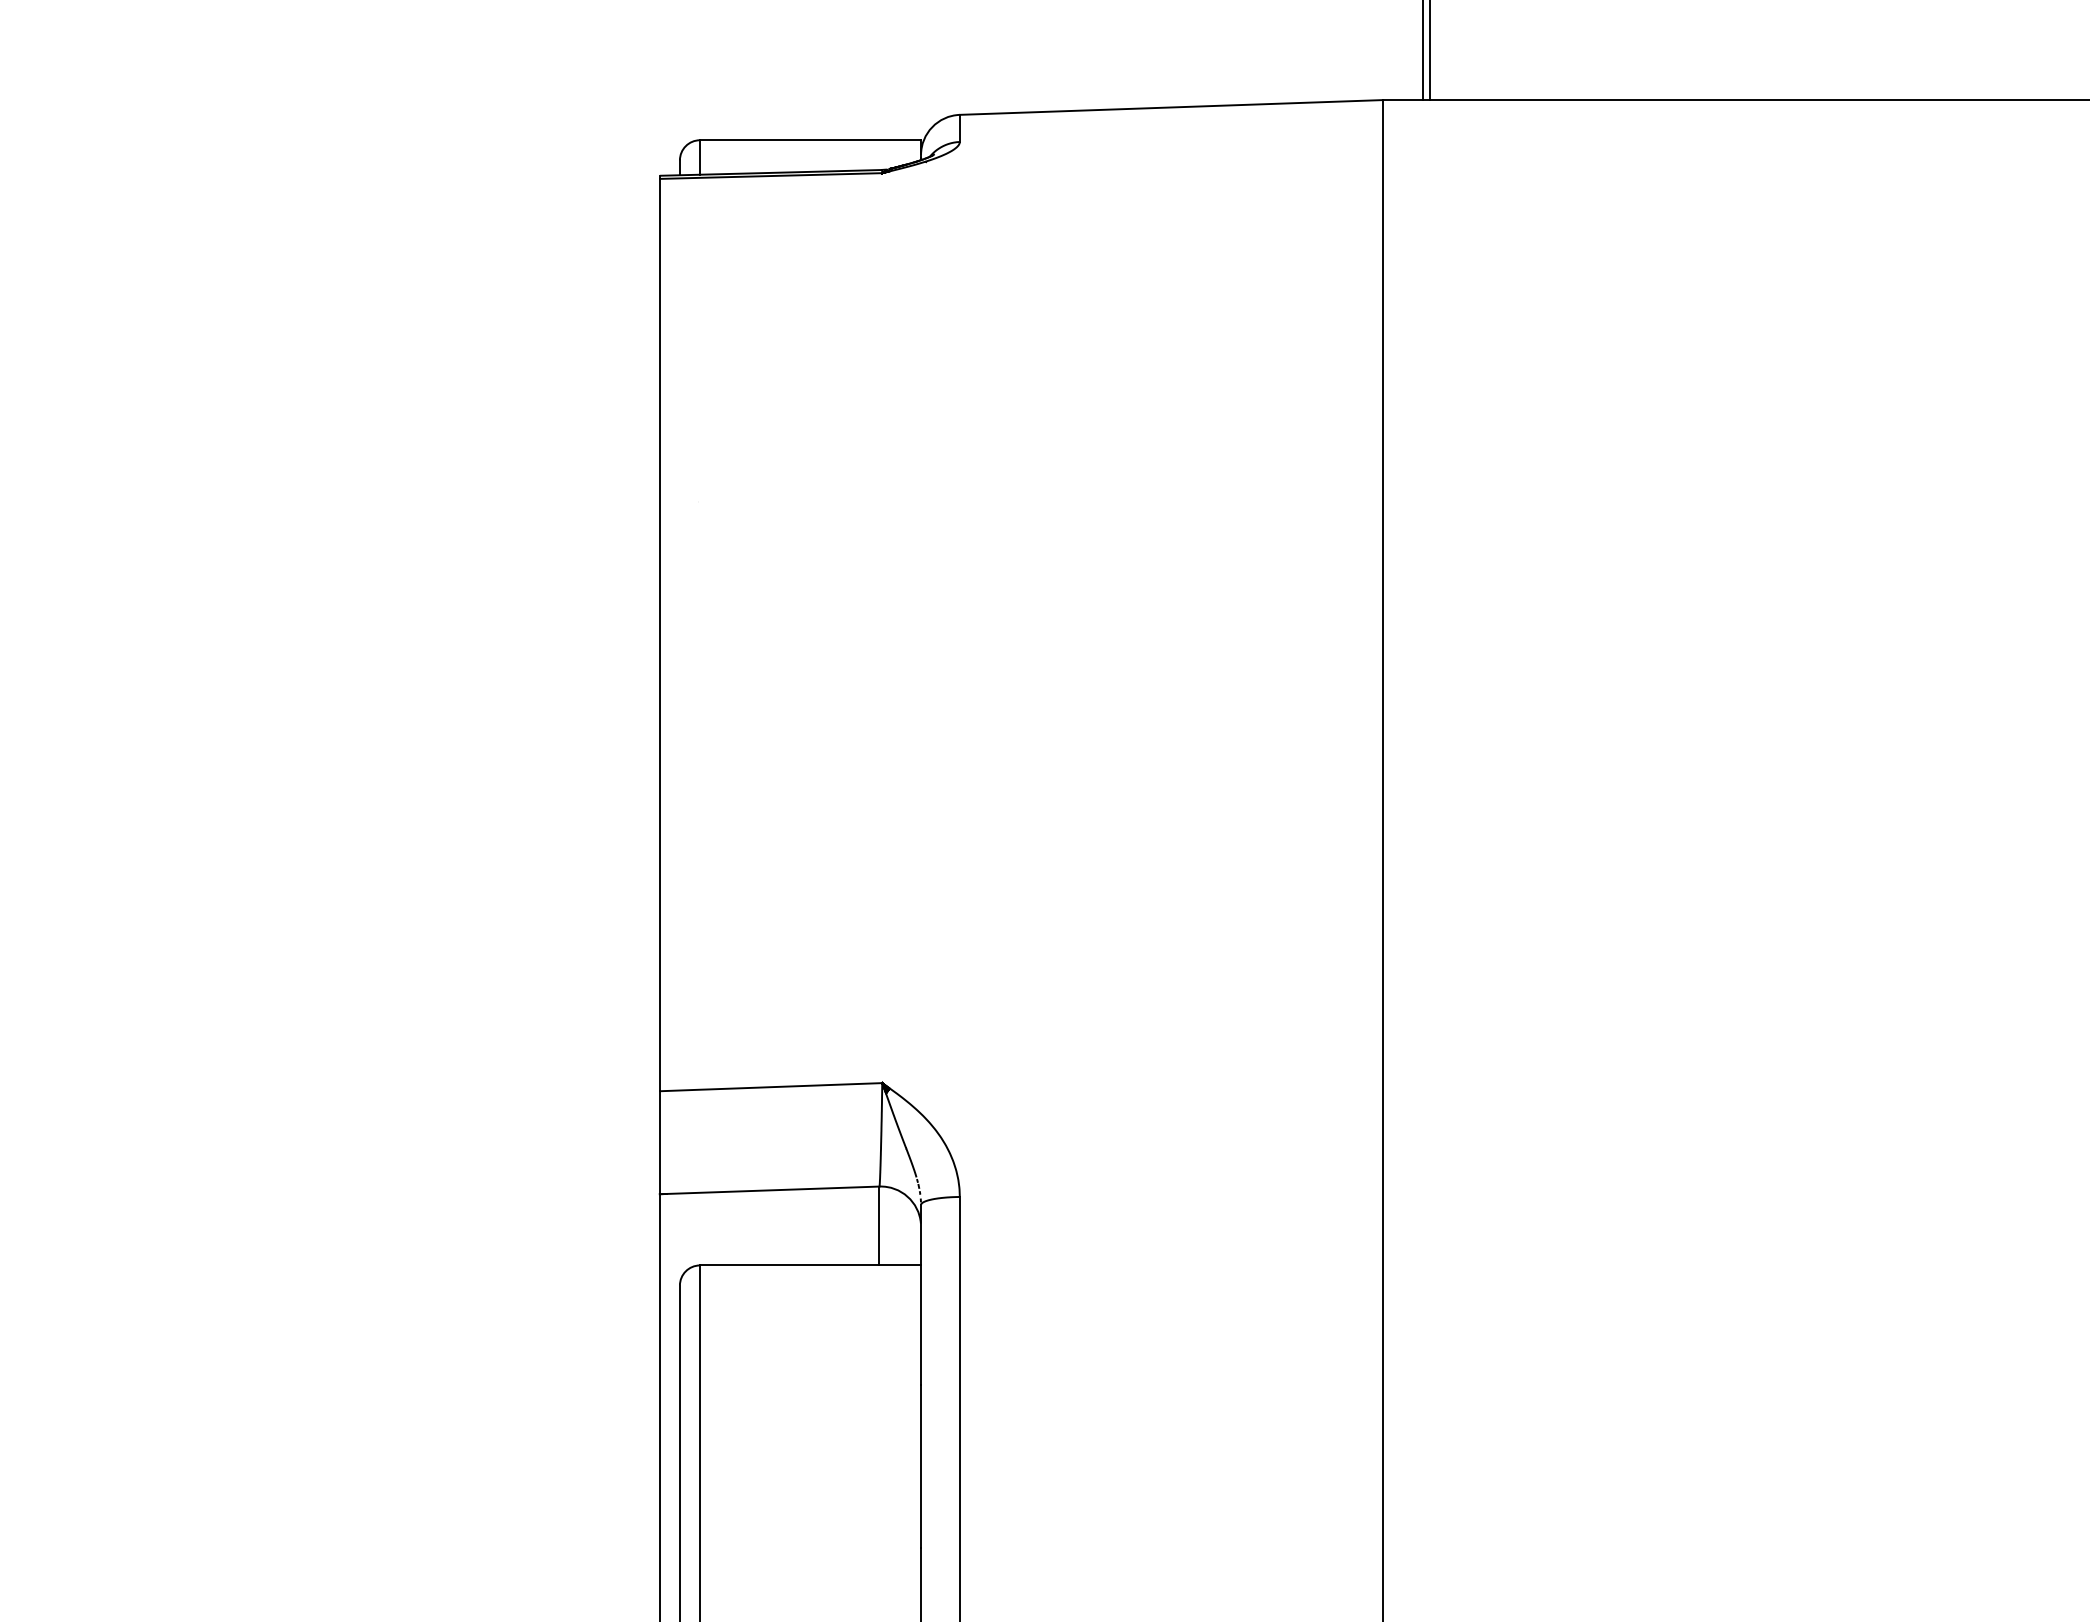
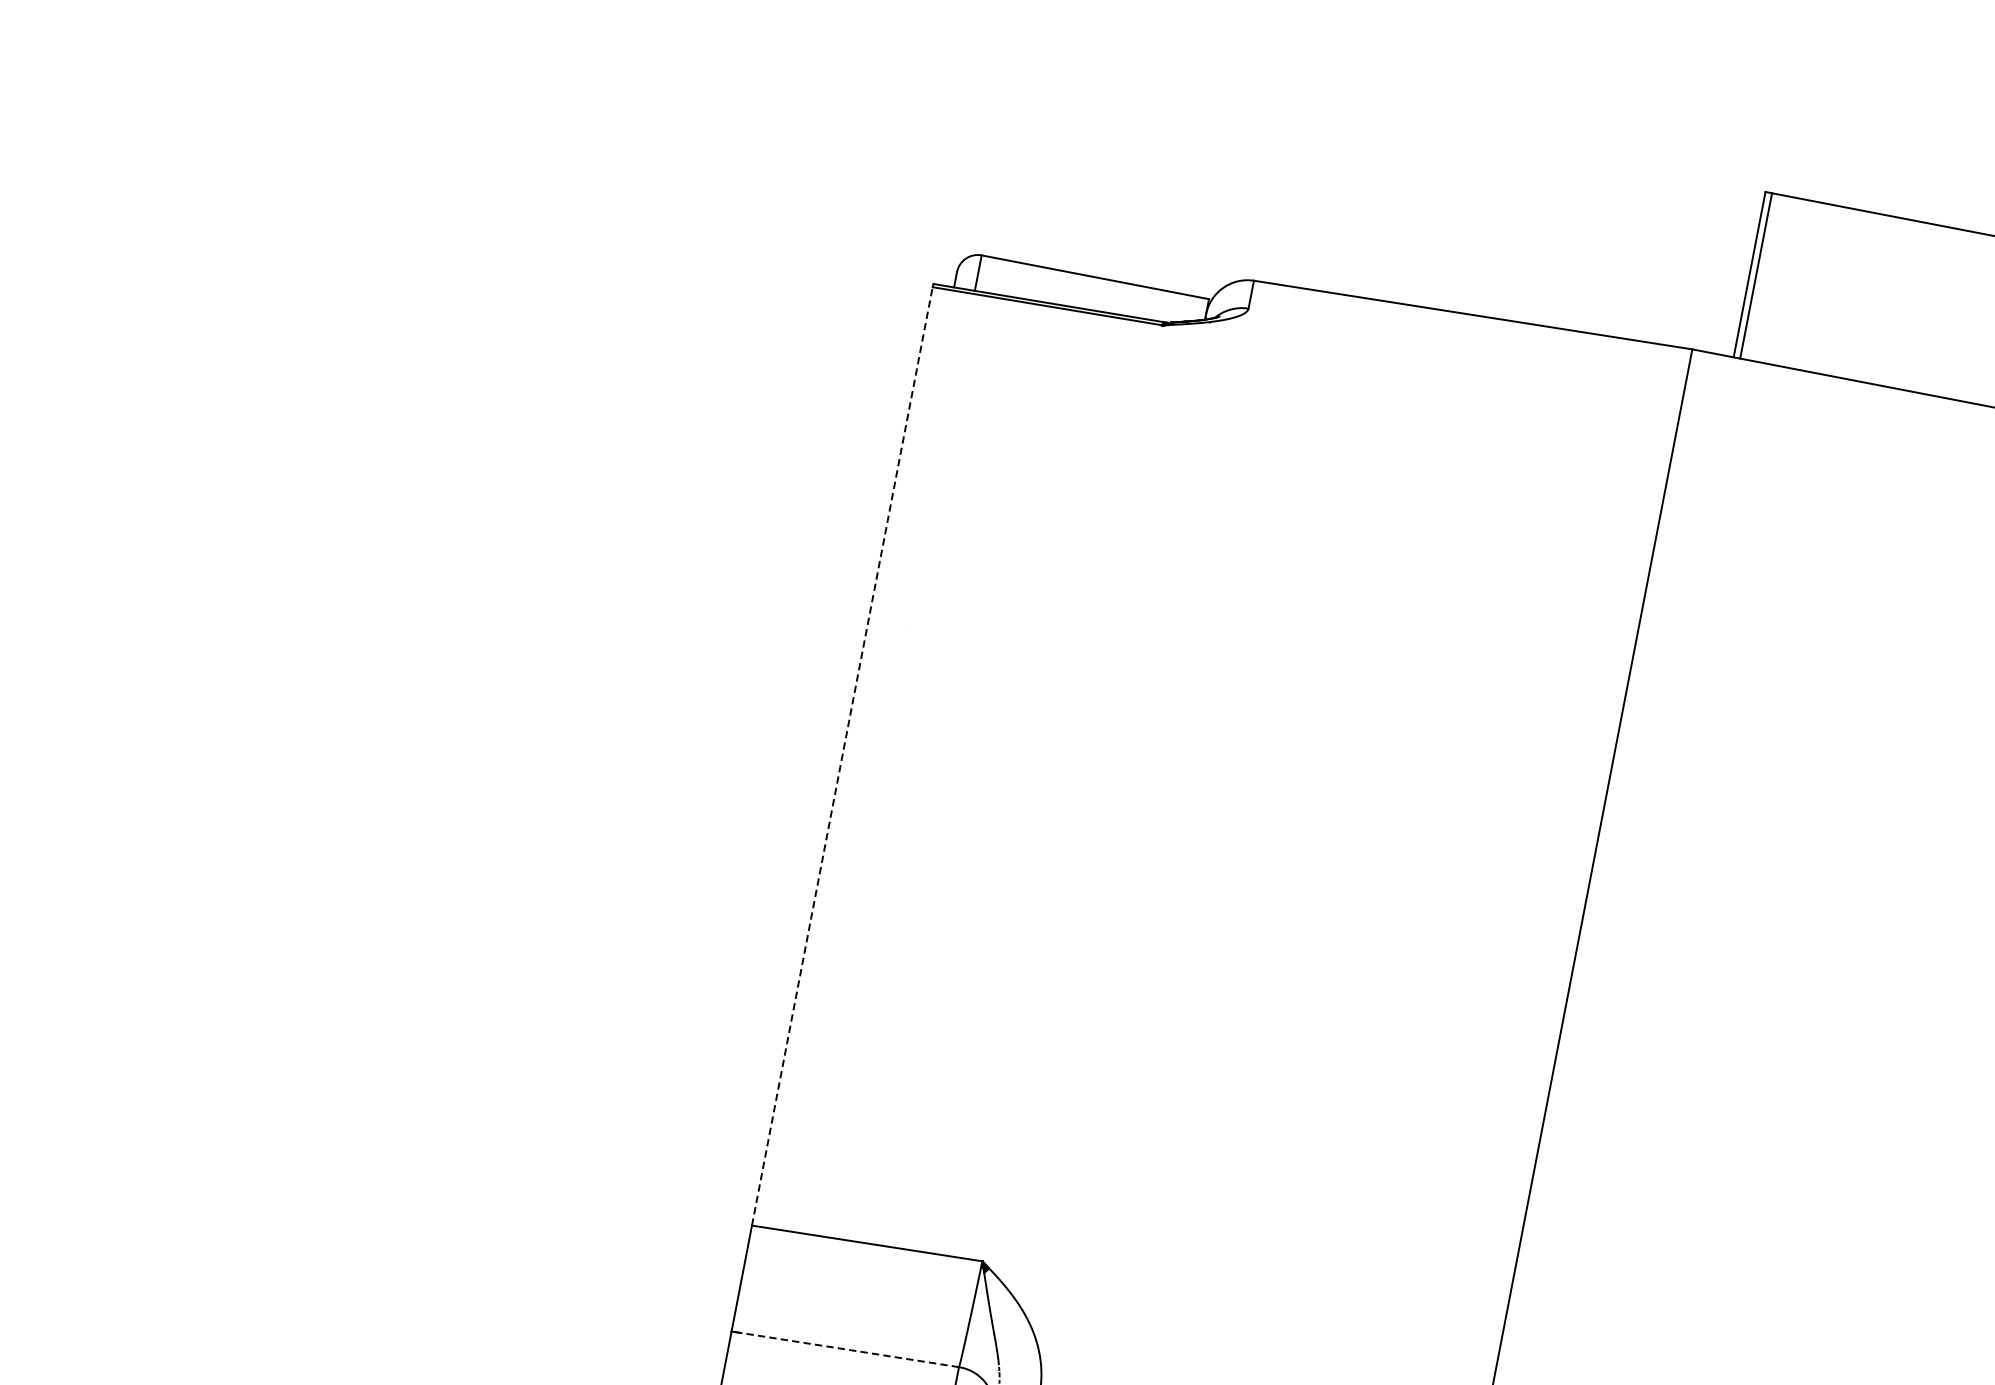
line: (659, 634) -> (842, 755), solid -> dashed
line: (769, 1190) -> (845, 1349), solid -> dashed

